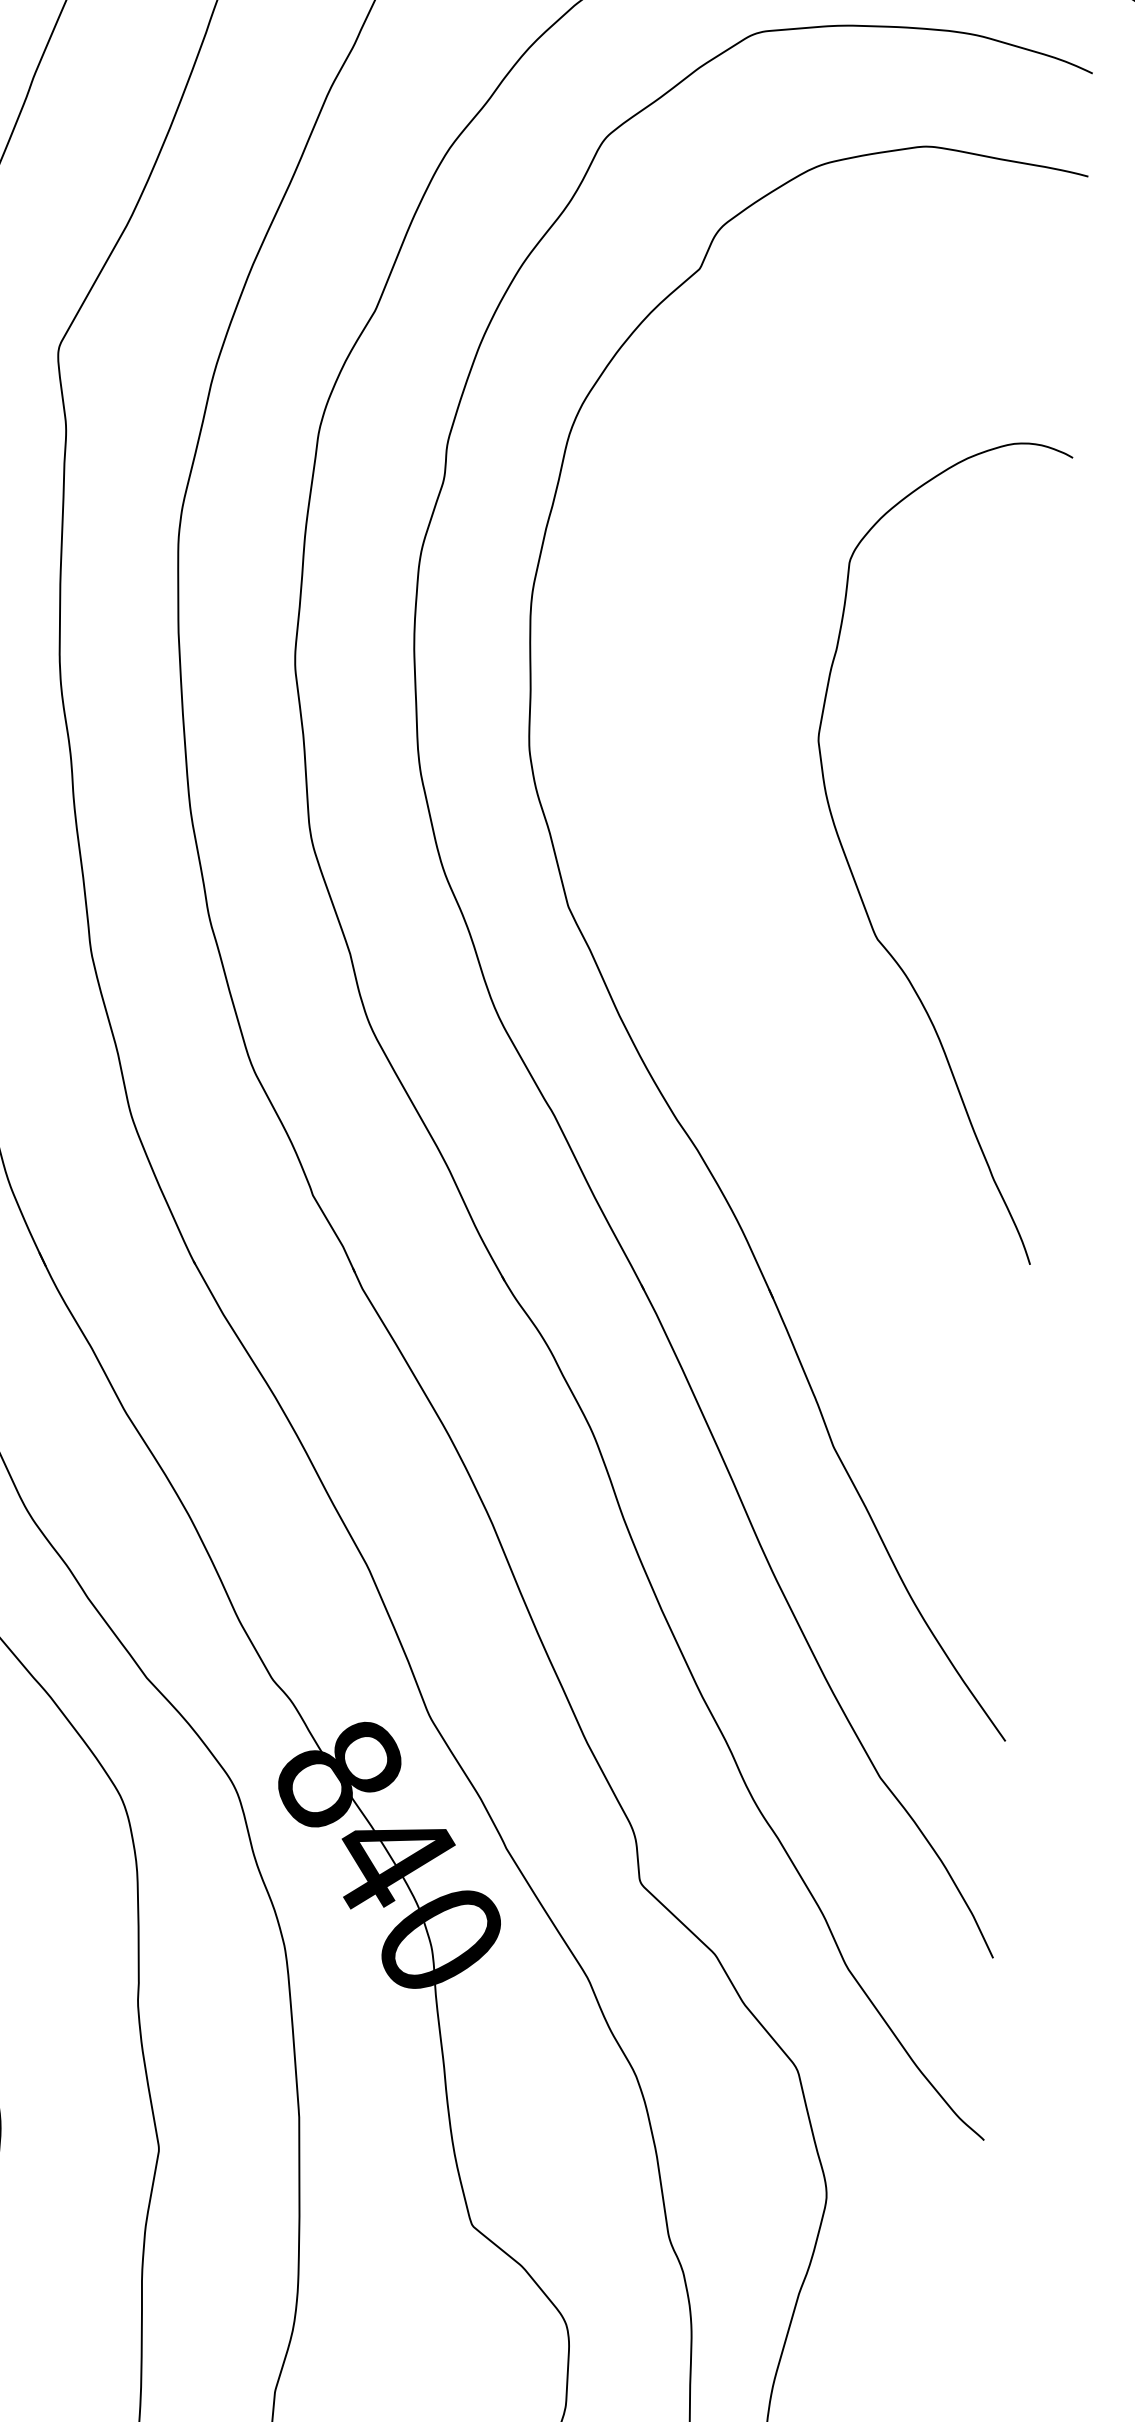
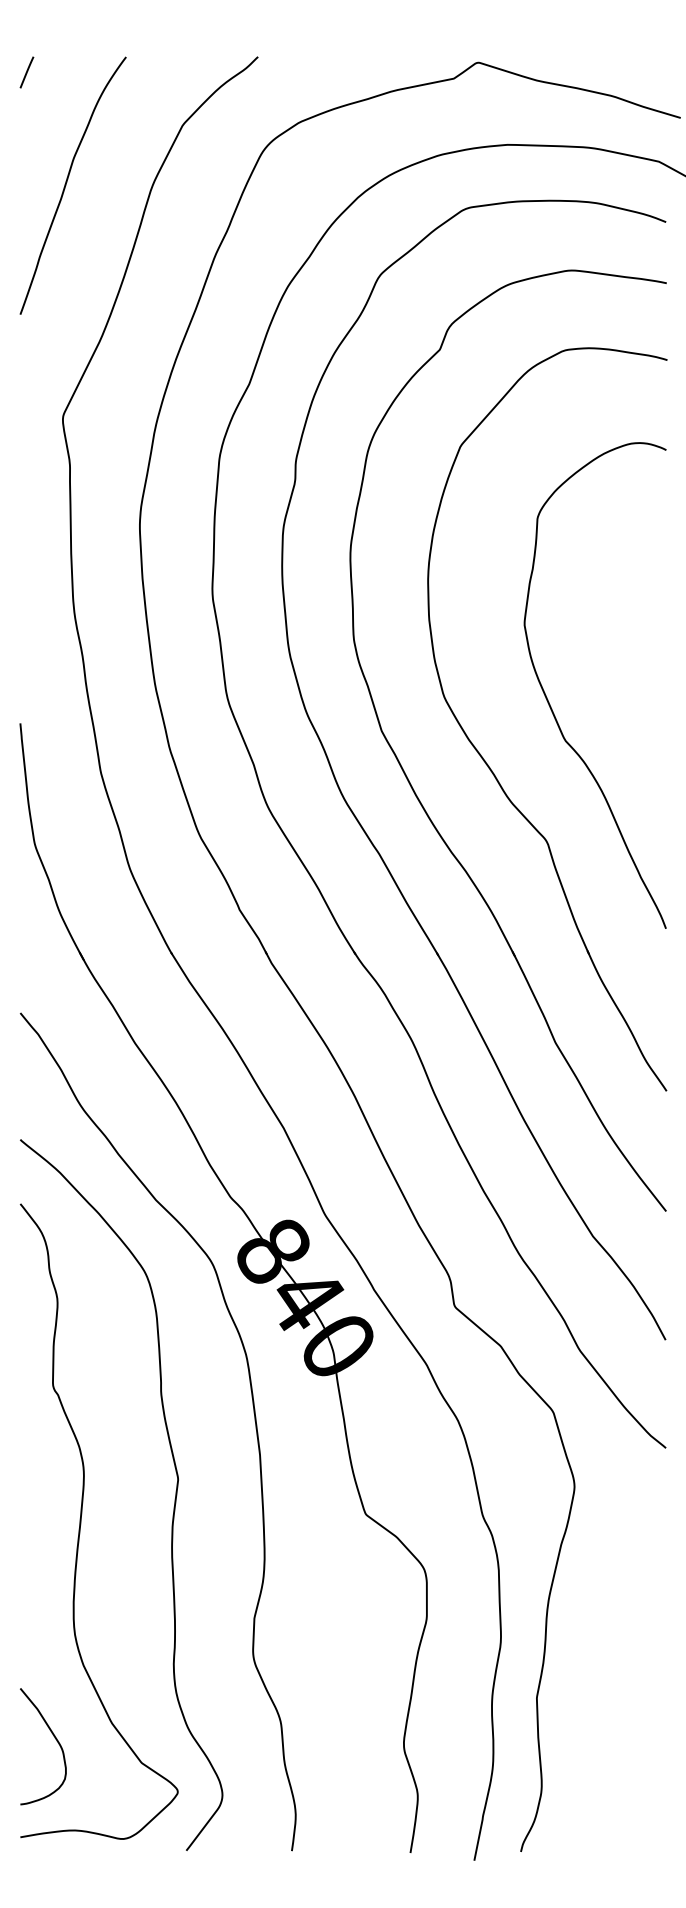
part: (745, 972) -> (488, 764), added

